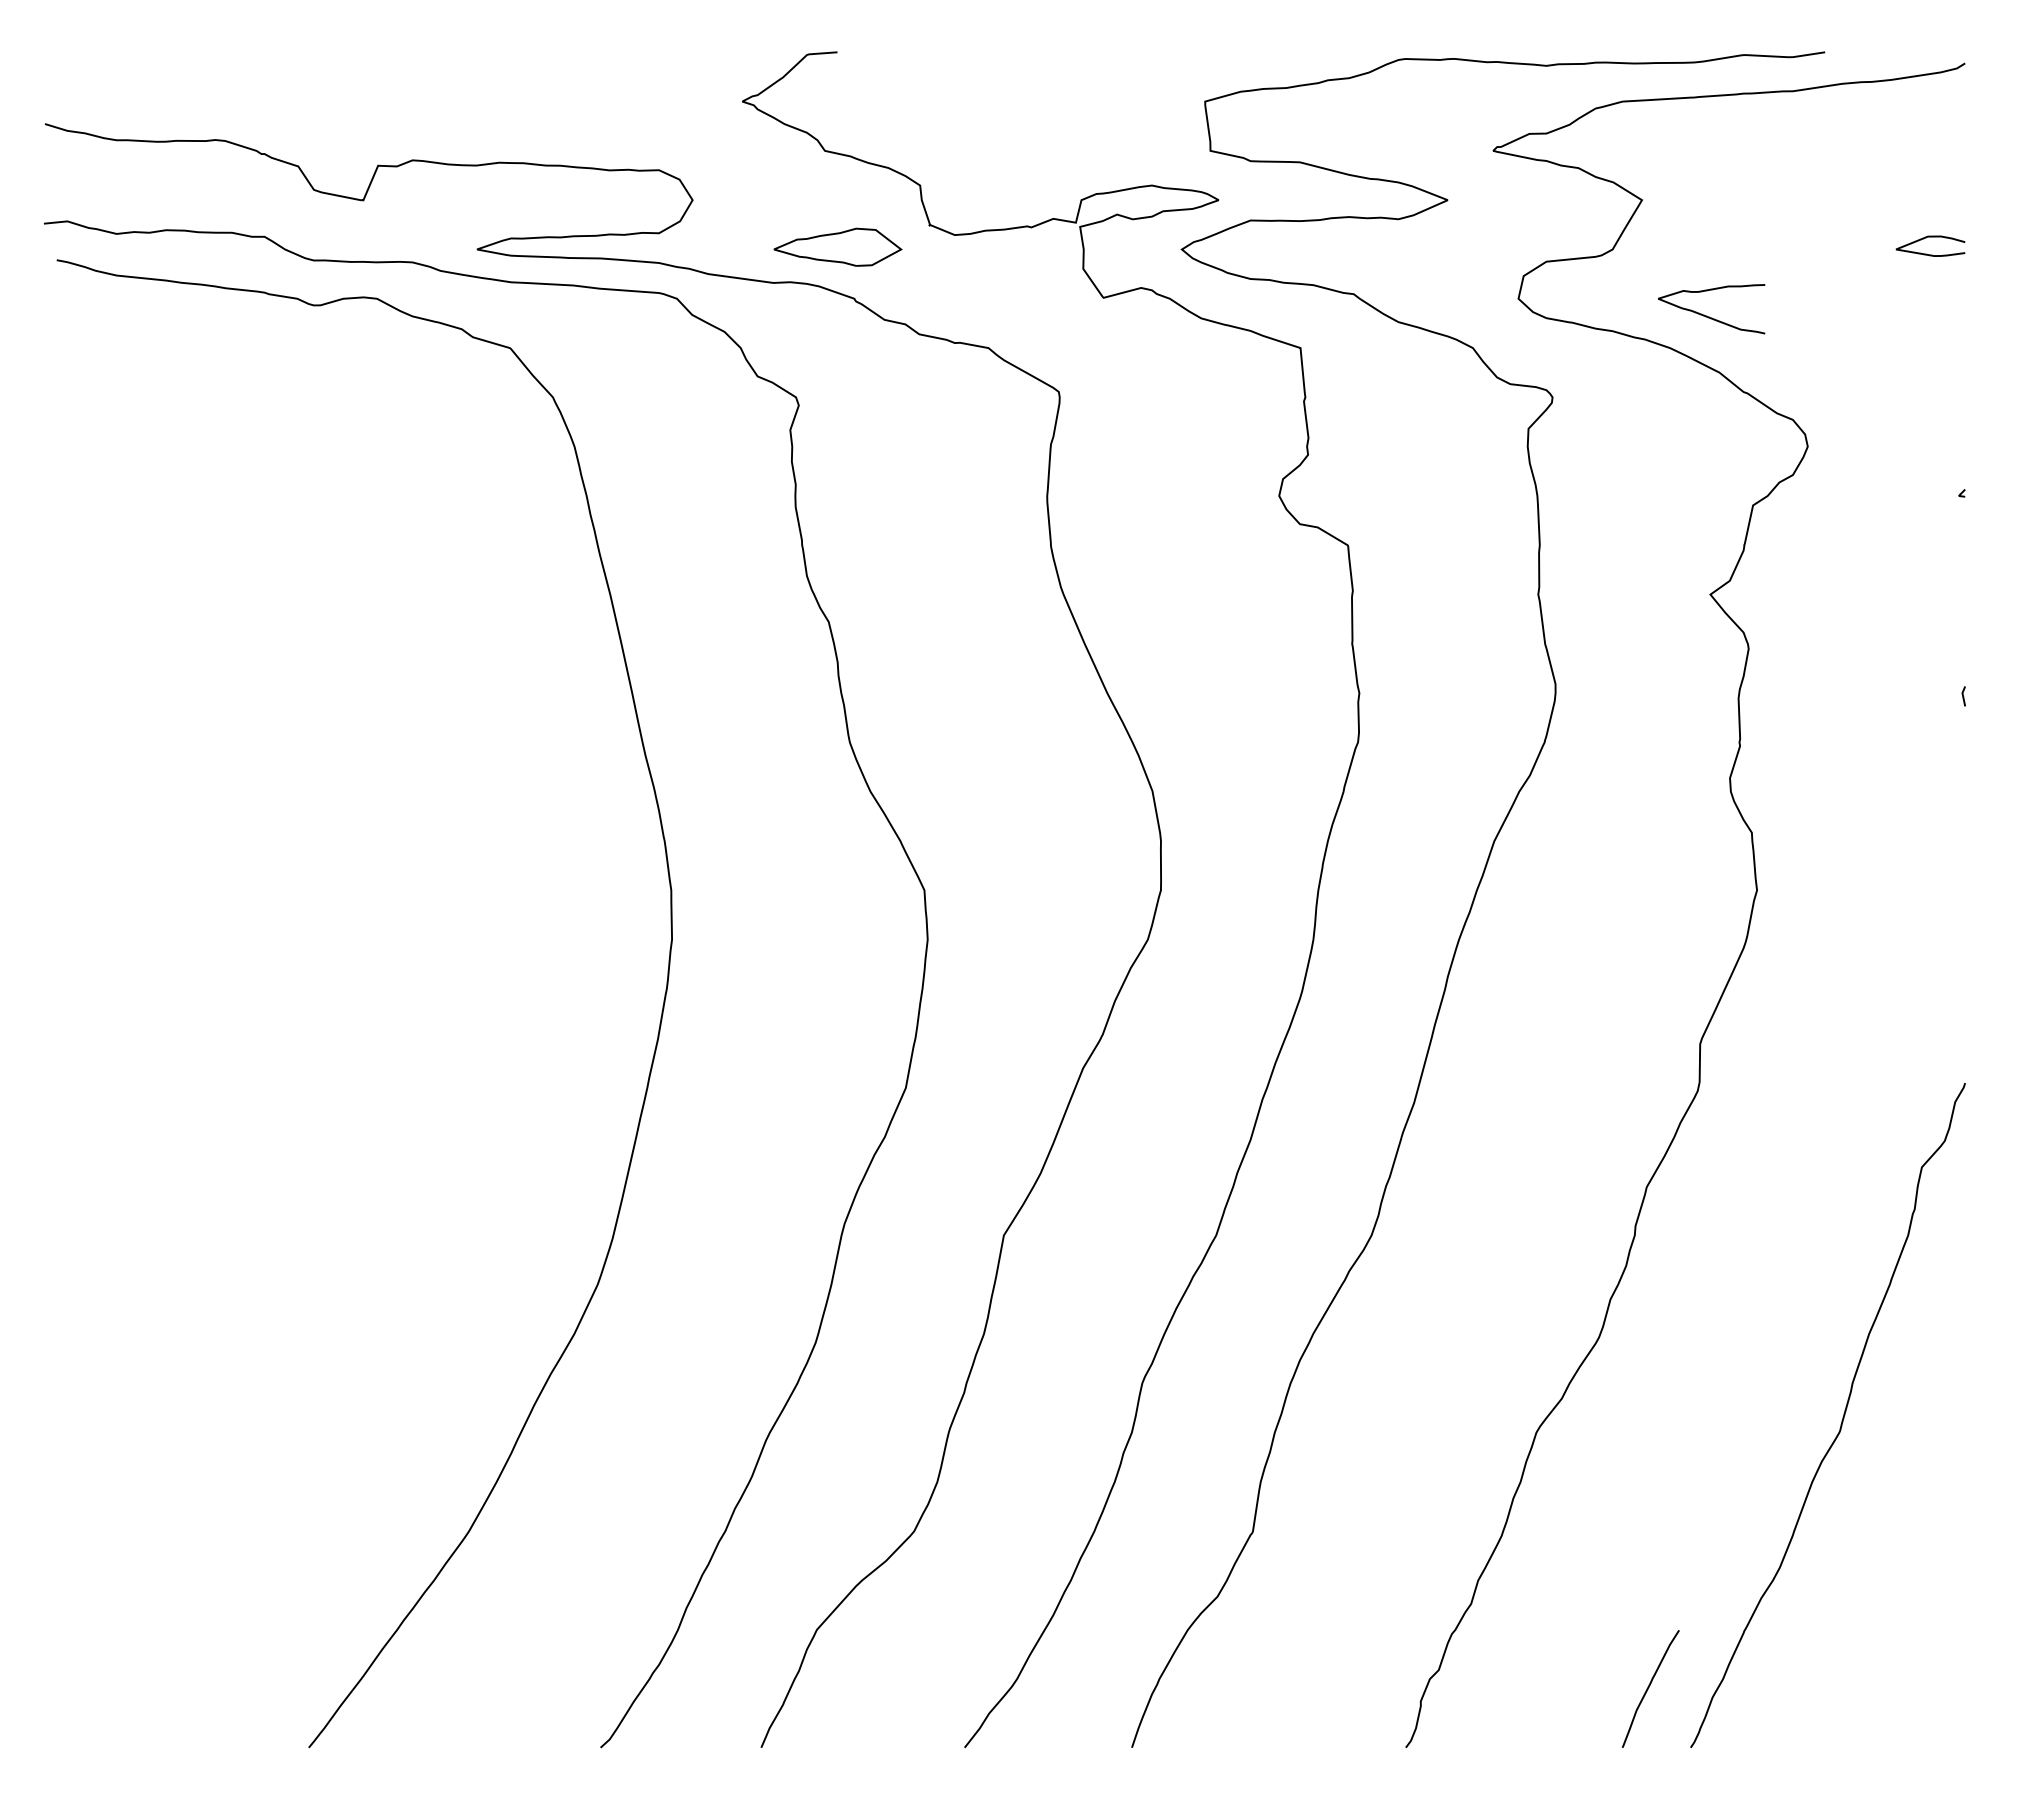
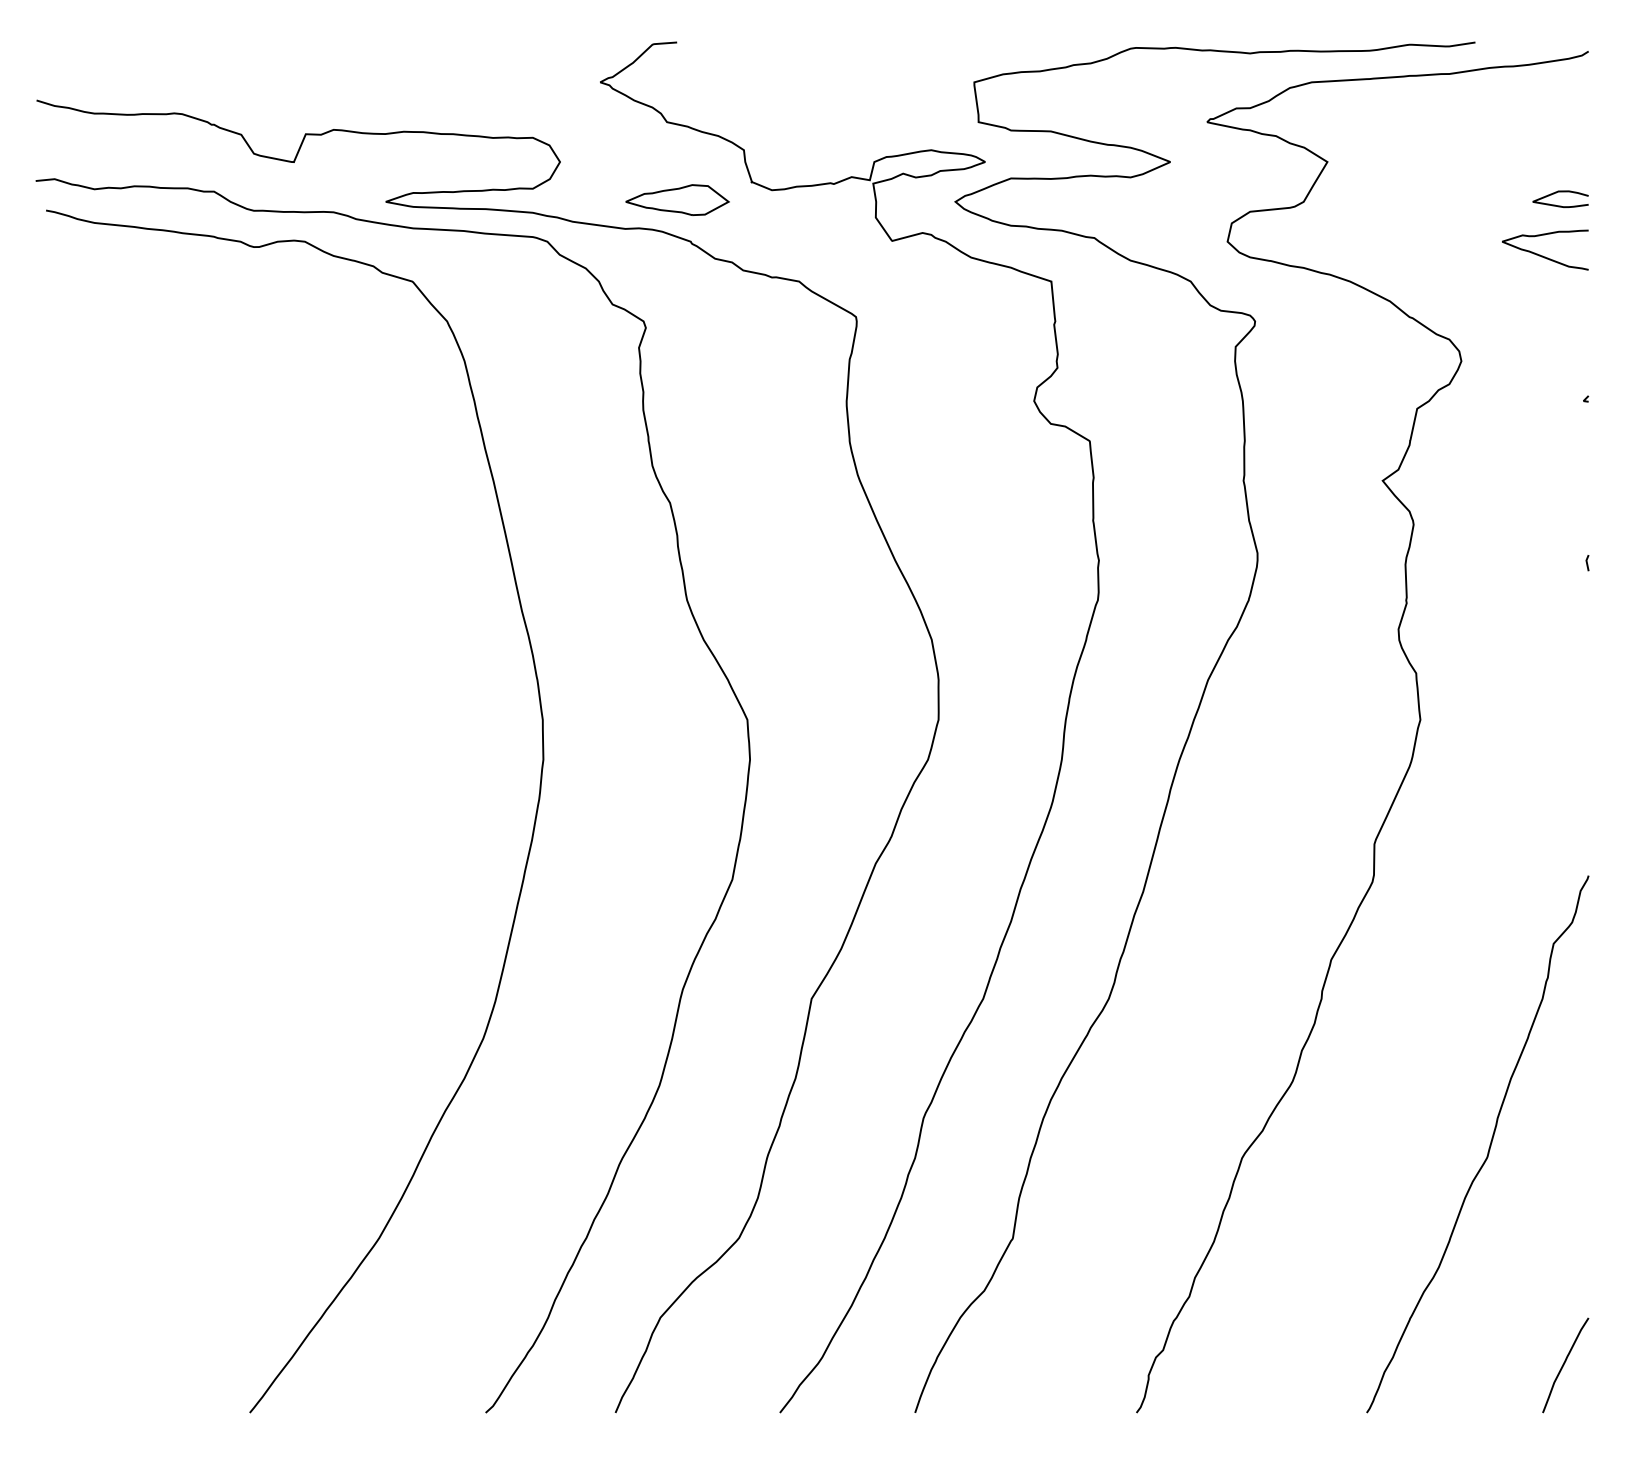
curve: (1709, 316) -> (1543, 256), moved
curve: (1649, 1687) -> (1564, 1364), moved

